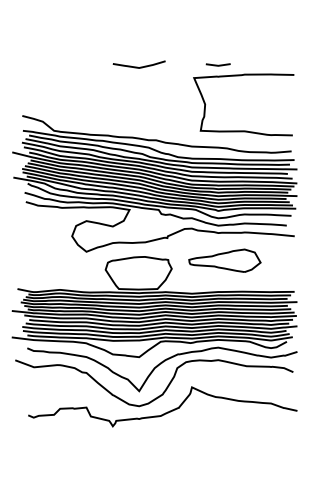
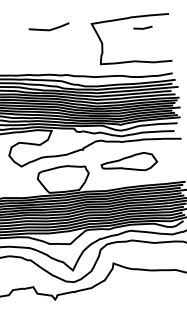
line: (217, 64) -> (142, 27), moved
curve: (137, 66) -> (47, 29), moved

